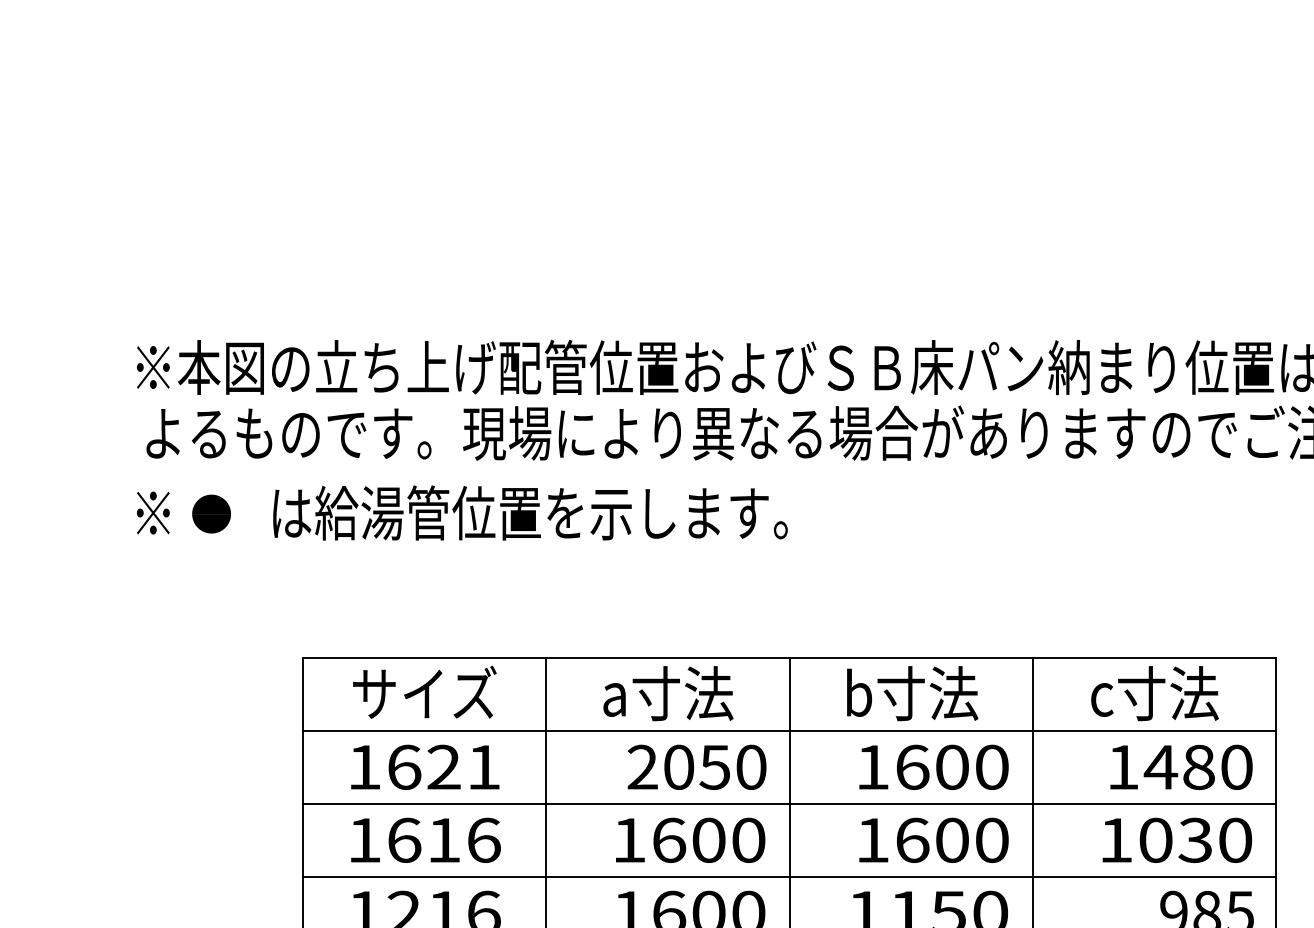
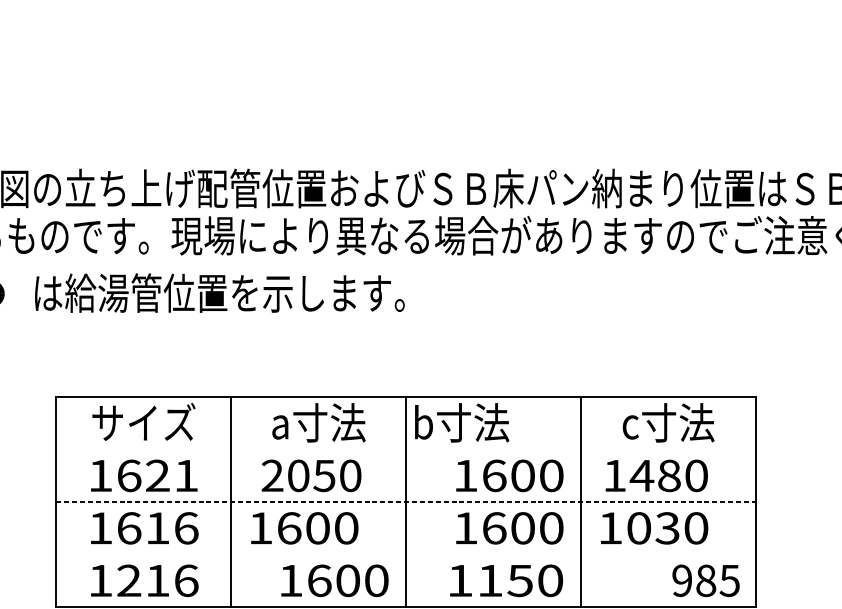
text: (912, 693) -> (462, 422), moved
line: (789, 730) -> (406, 449), removed
text: (696, 766) -> (311, 475), moved
text: (1181, 766) -> (656, 475), moved
line: (789, 803) -> (406, 501), solid -> dashed
text: (690, 839) -> (304, 527), moved
text: (1177, 839) -> (654, 527), moved
line: (789, 876) -> (406, 554), removed

